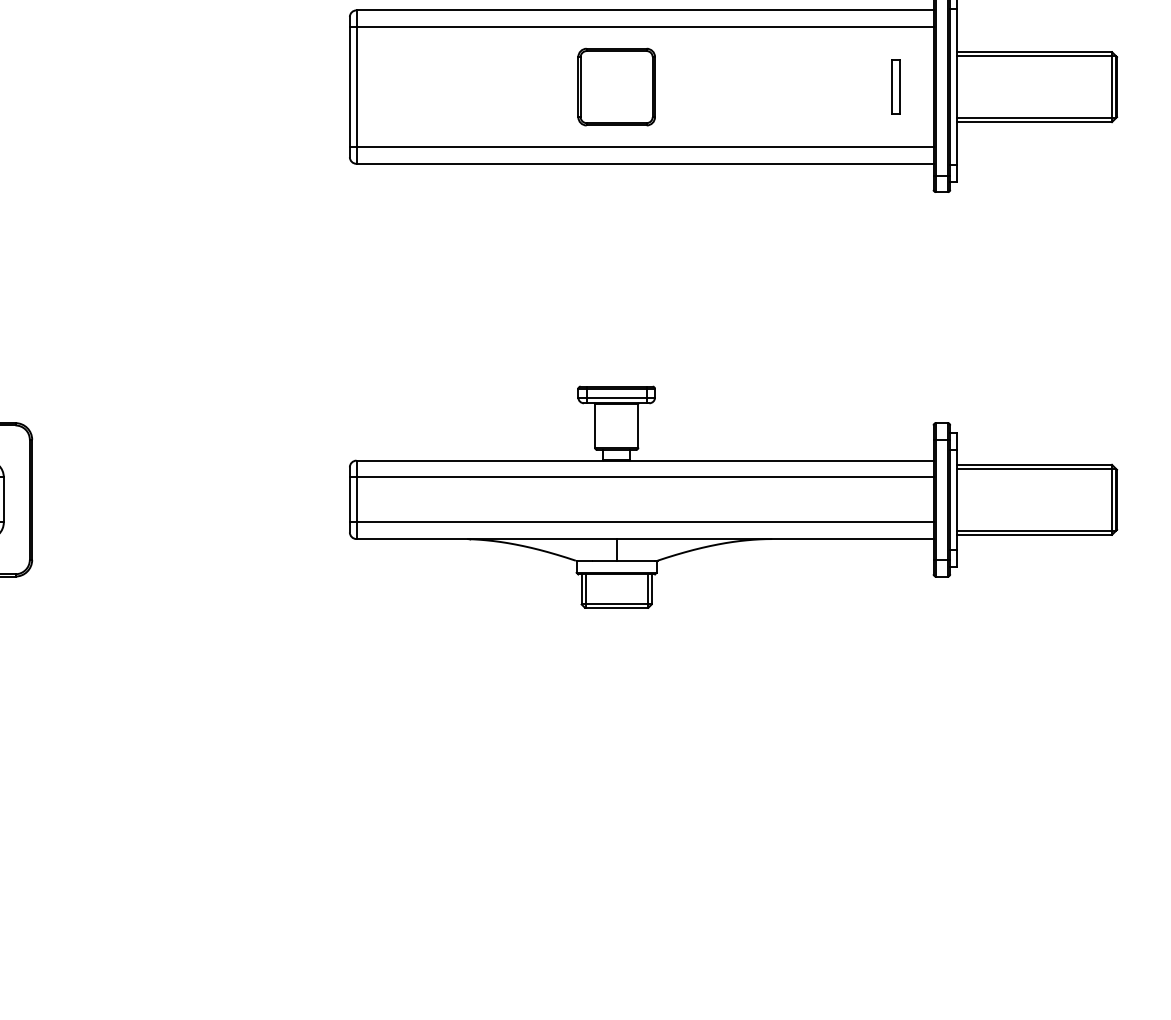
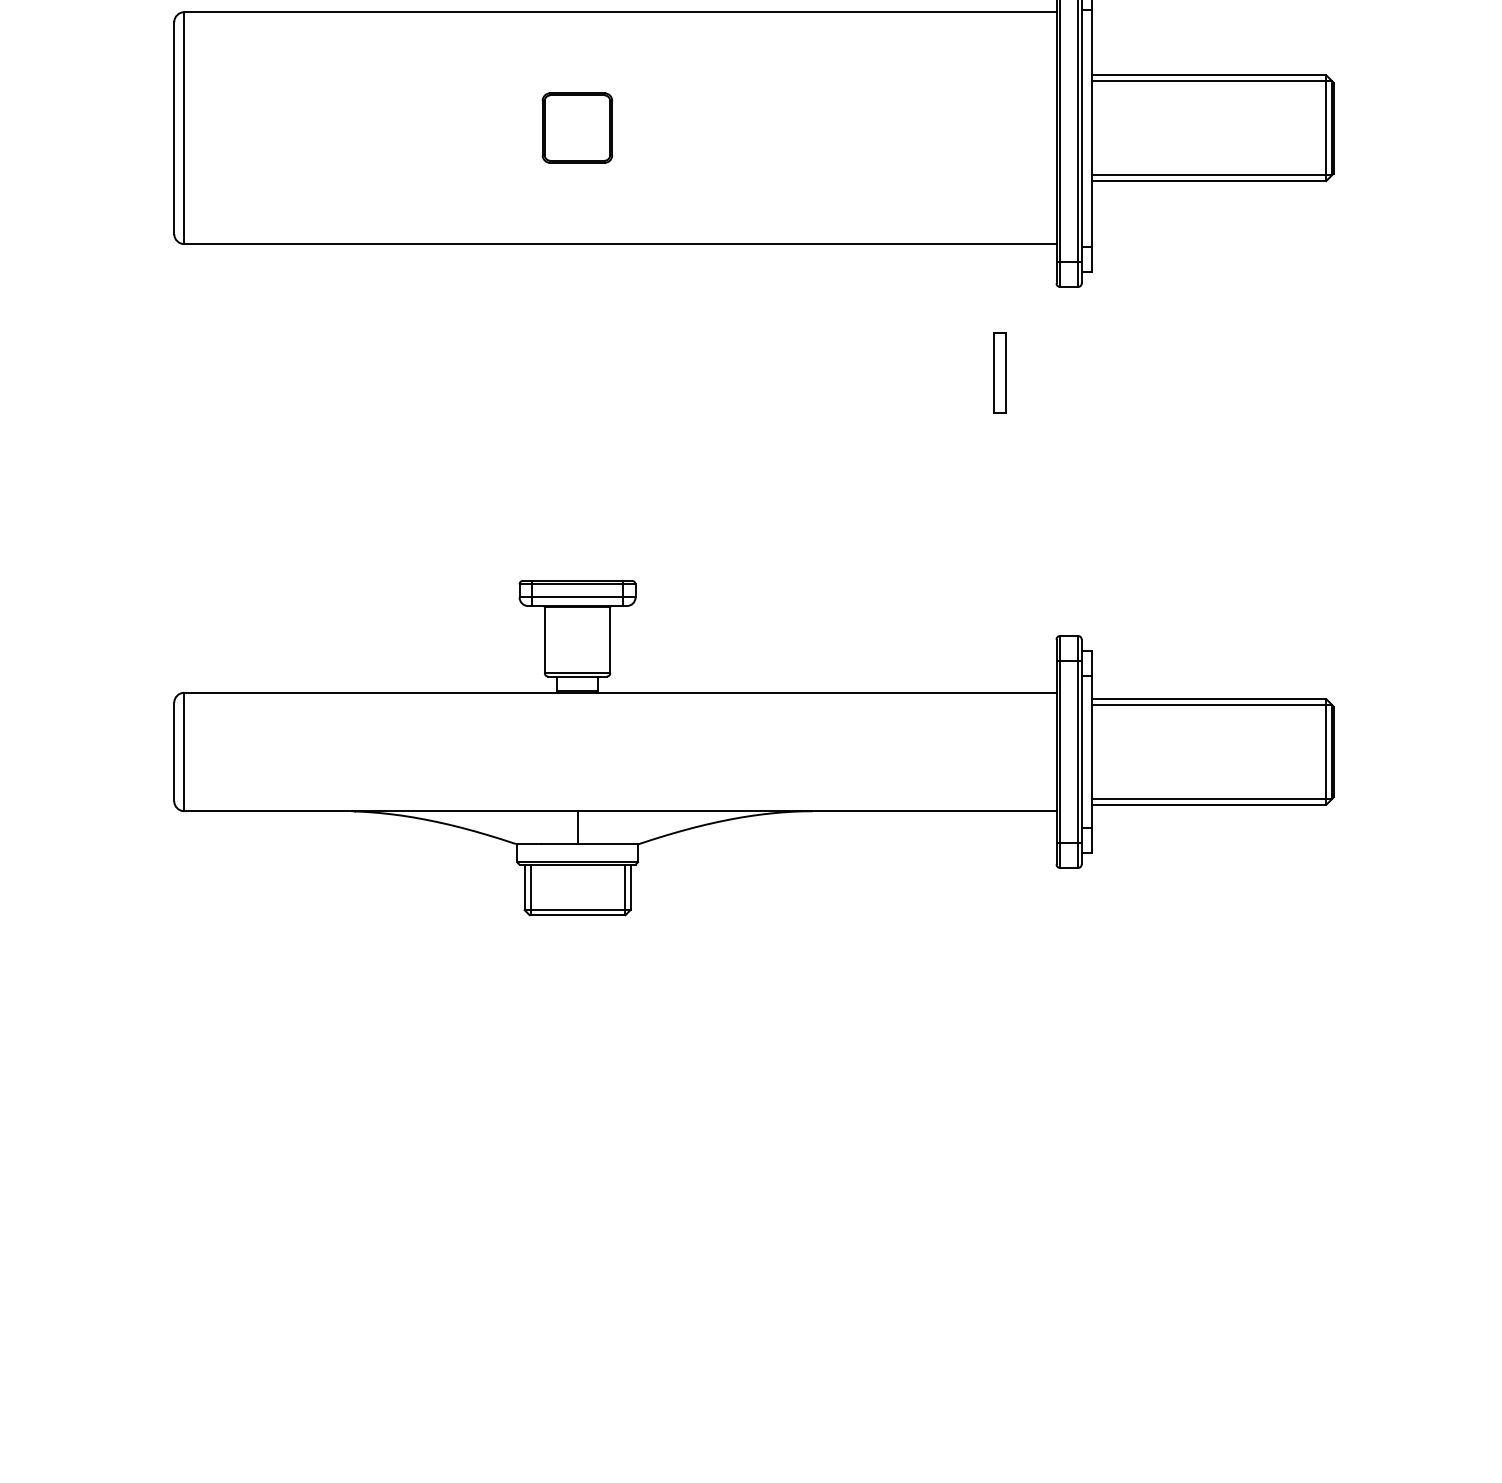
line: (641, 27) -> (615, 38), removed
part: (616, 86) -> (577, 127), size x0.6
part: (895, 86) -> (998, 372), moved
line: (641, 147) -> (615, 219), removed
line: (641, 477) -> (615, 718), removed
line: (641, 522) -> (615, 786), removed

